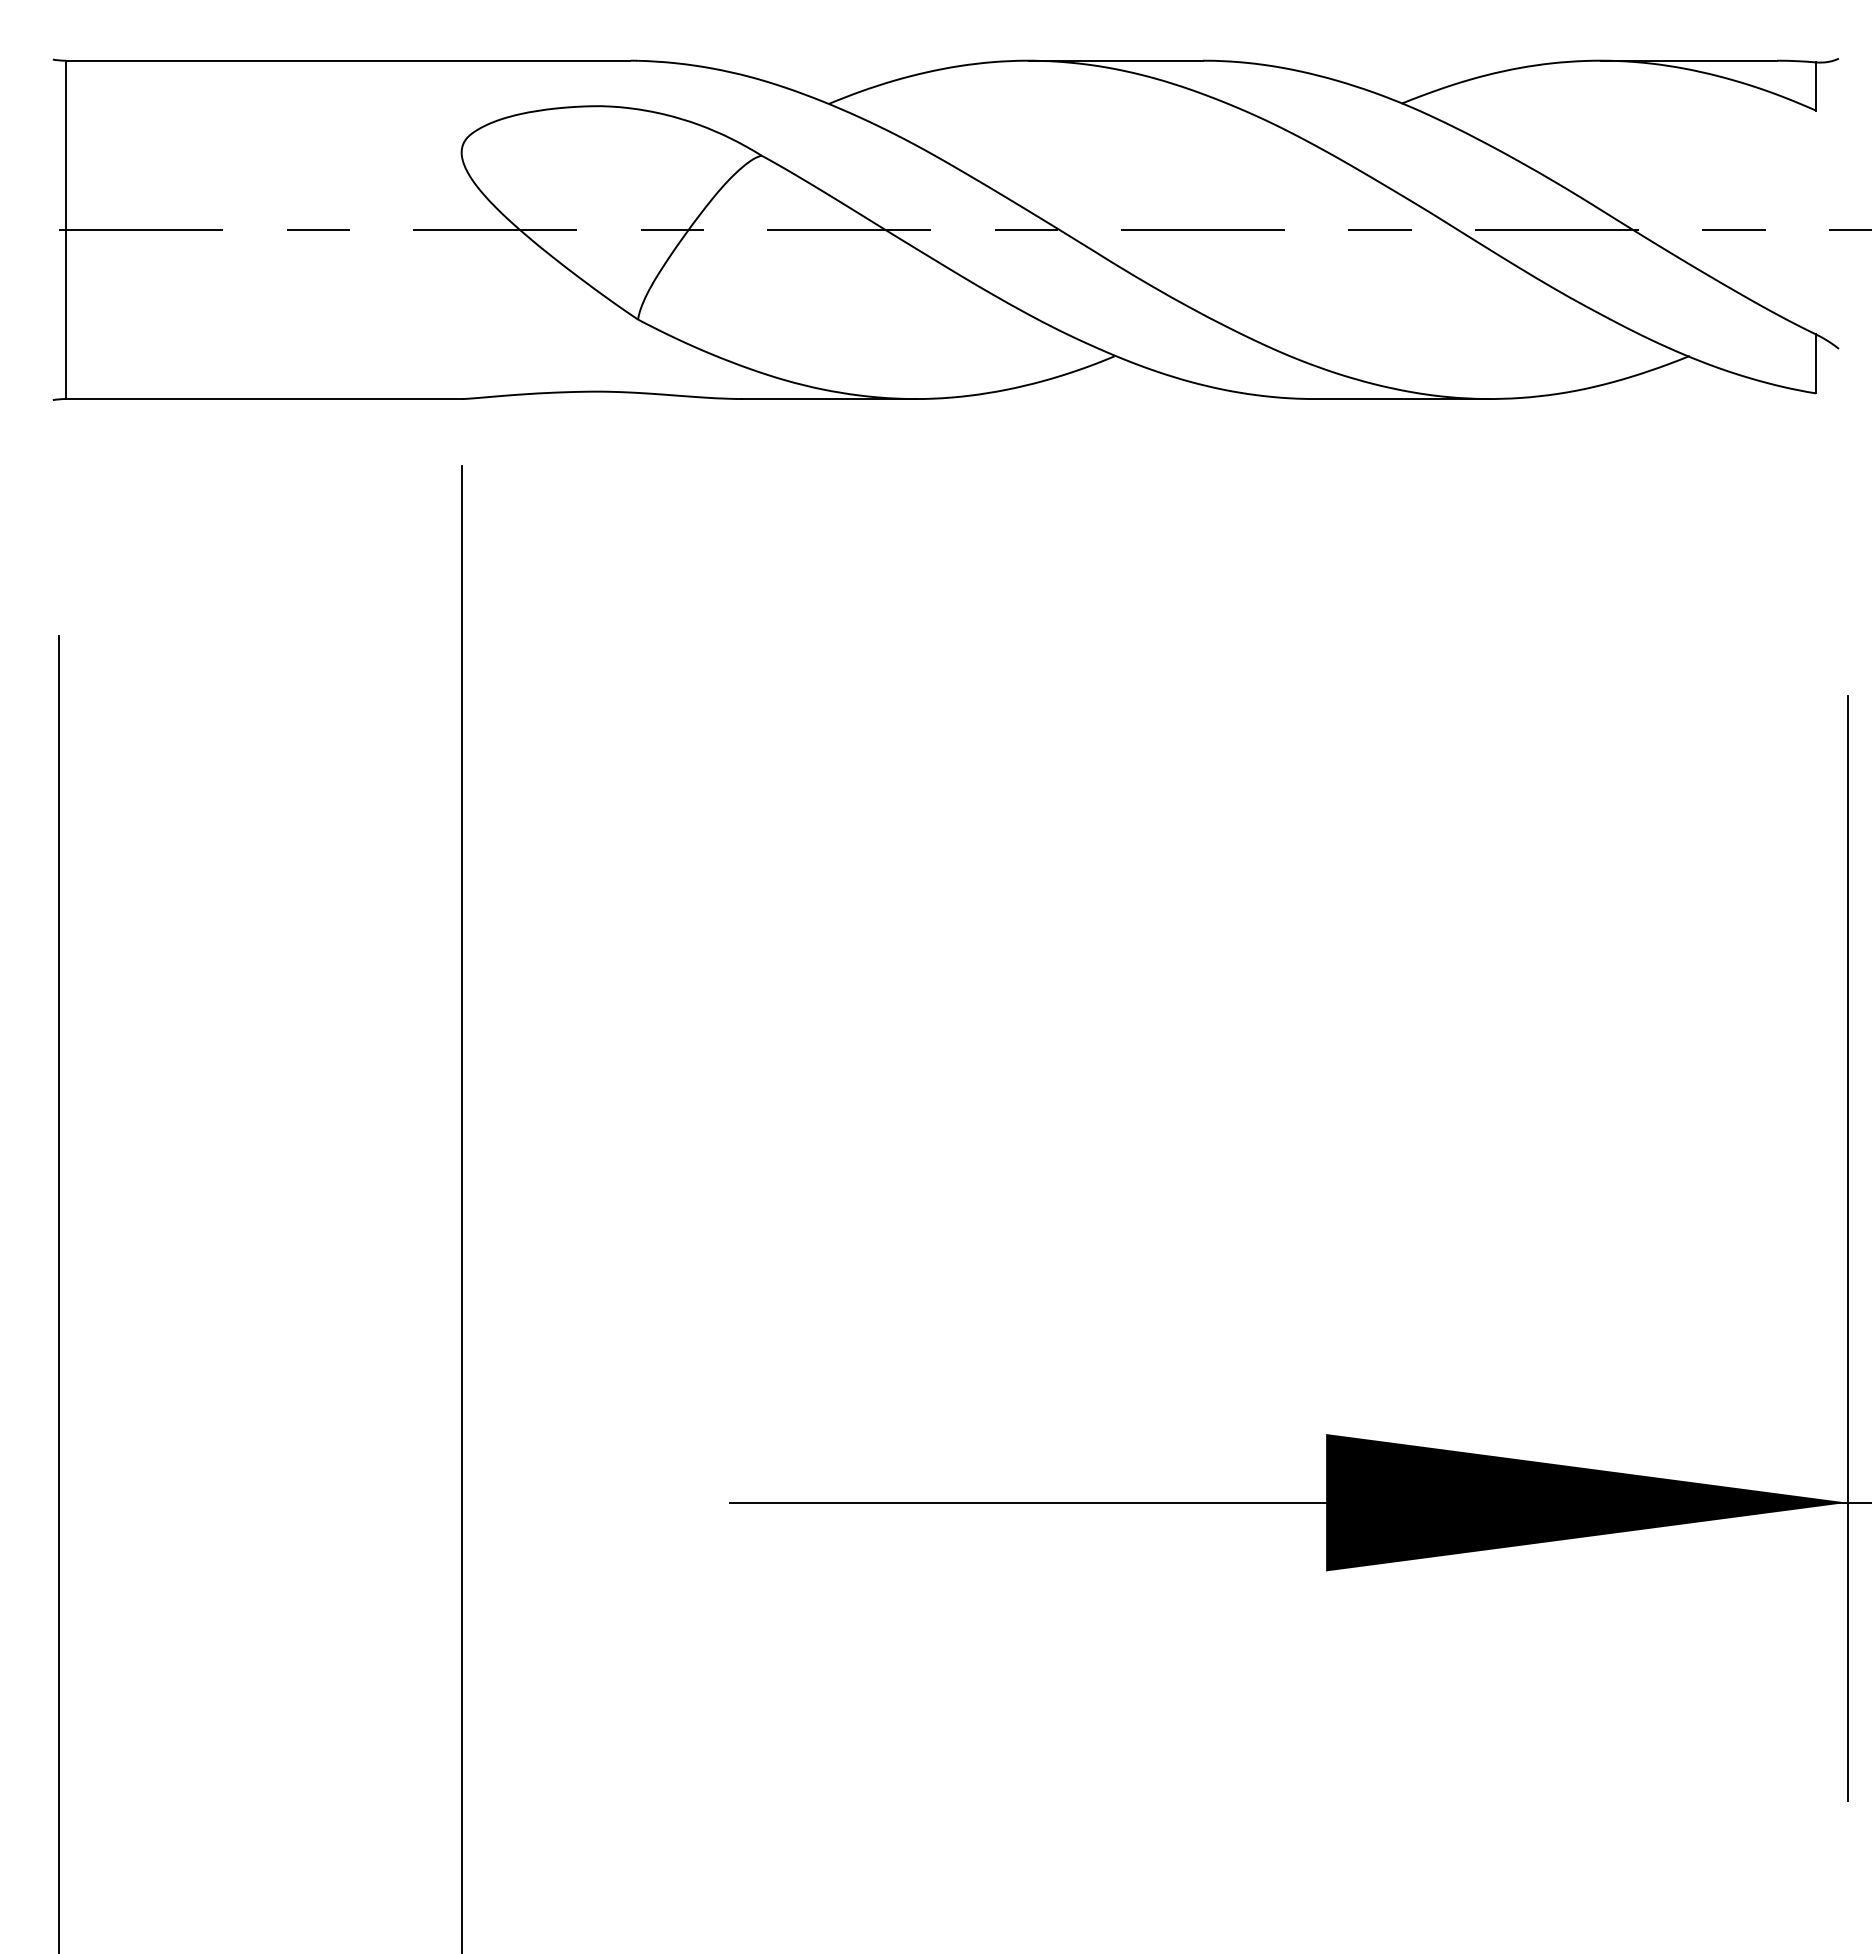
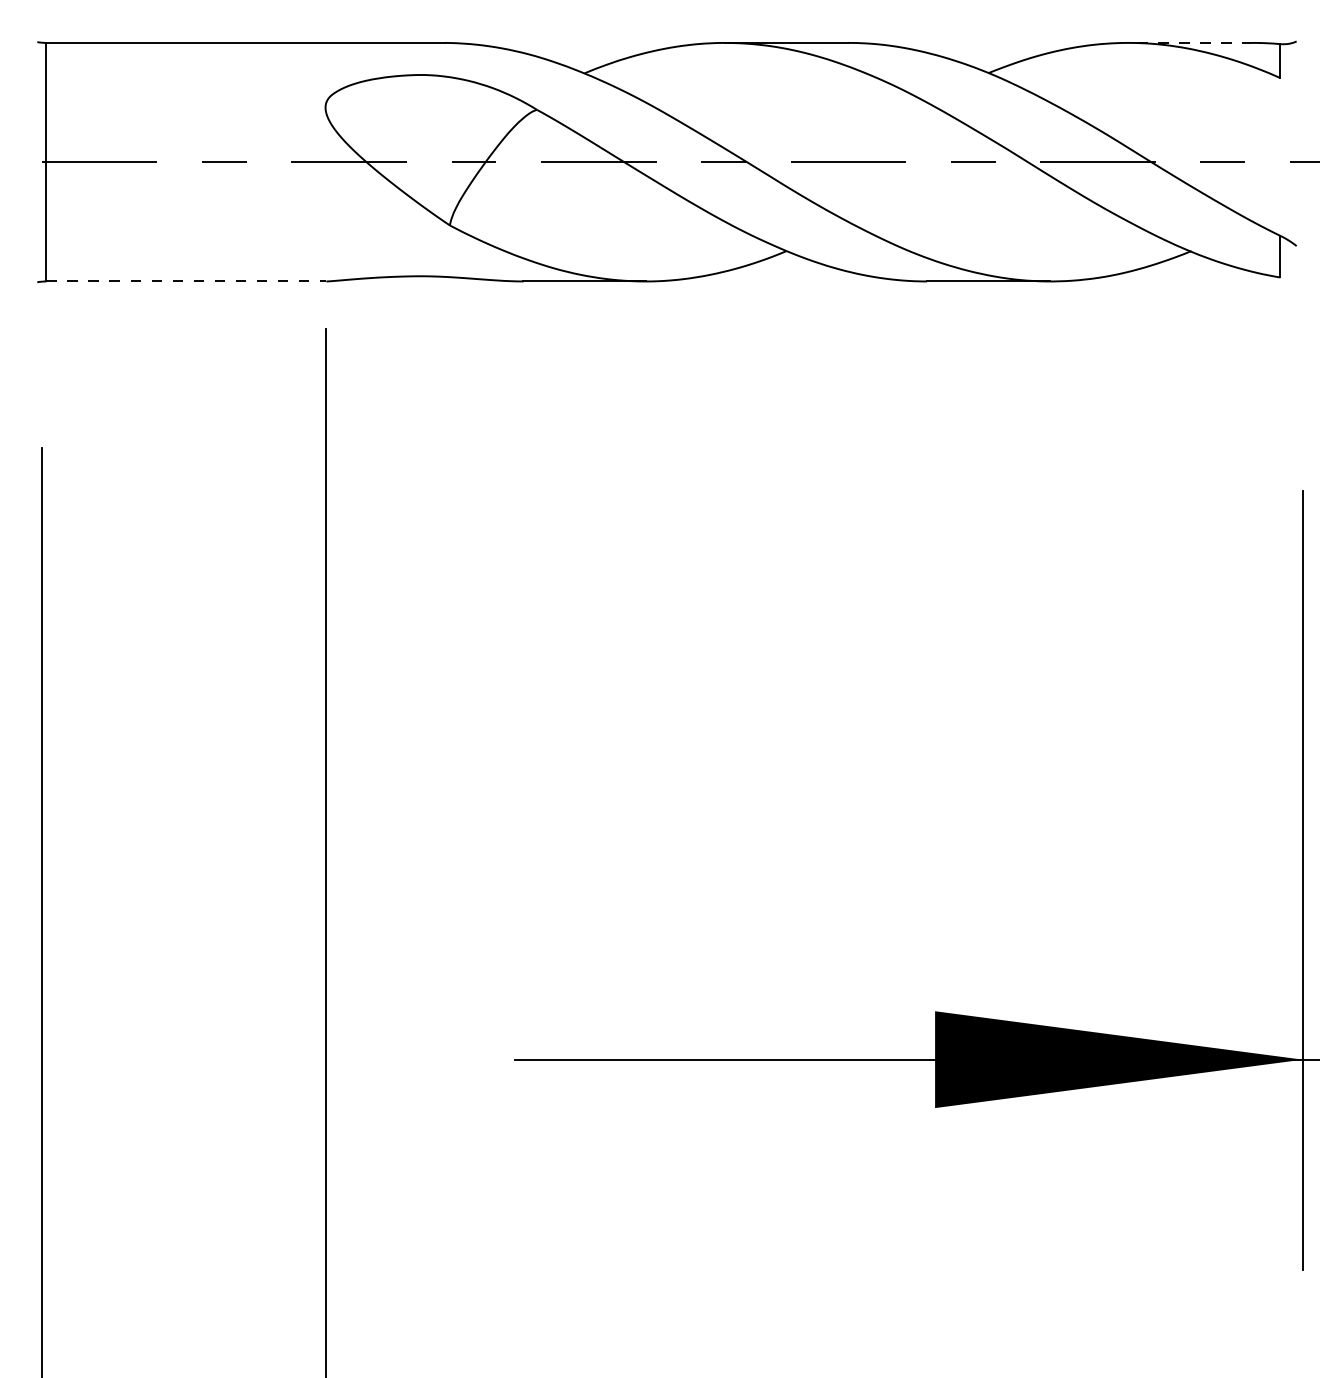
line: (1688, 60) -> (1190, 42), solid -> dashed
line: (264, 399) -> (186, 281), solid -> dashed

